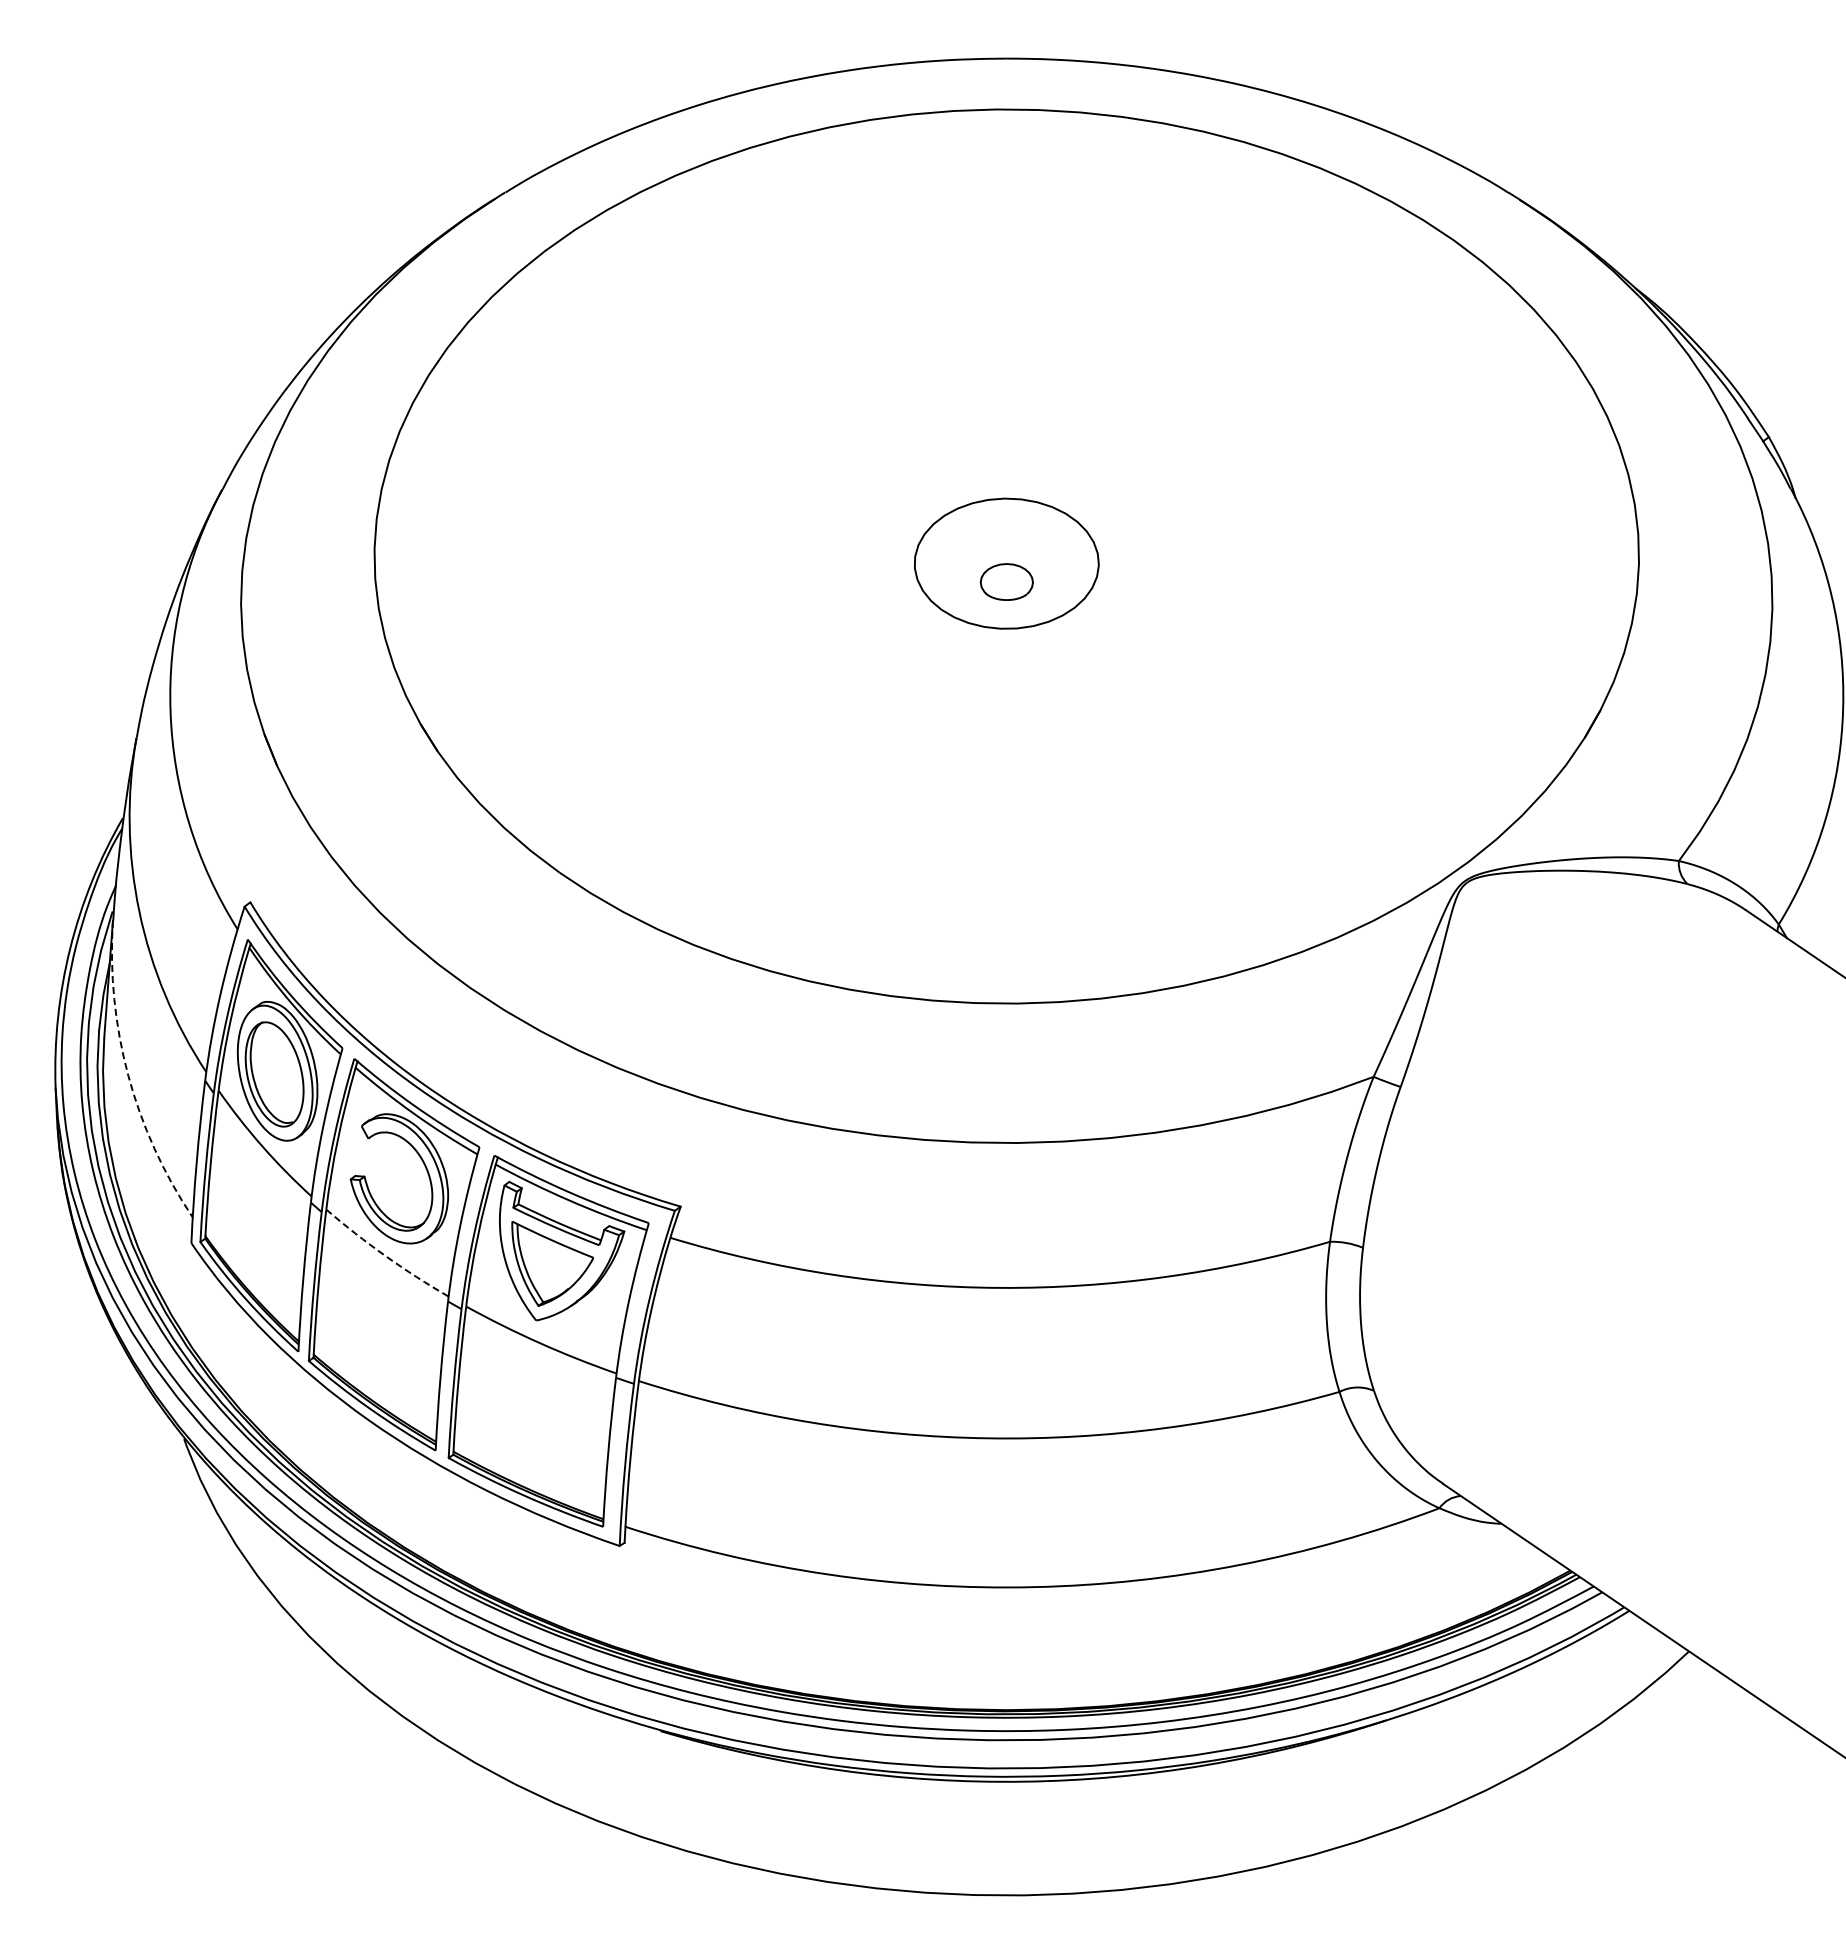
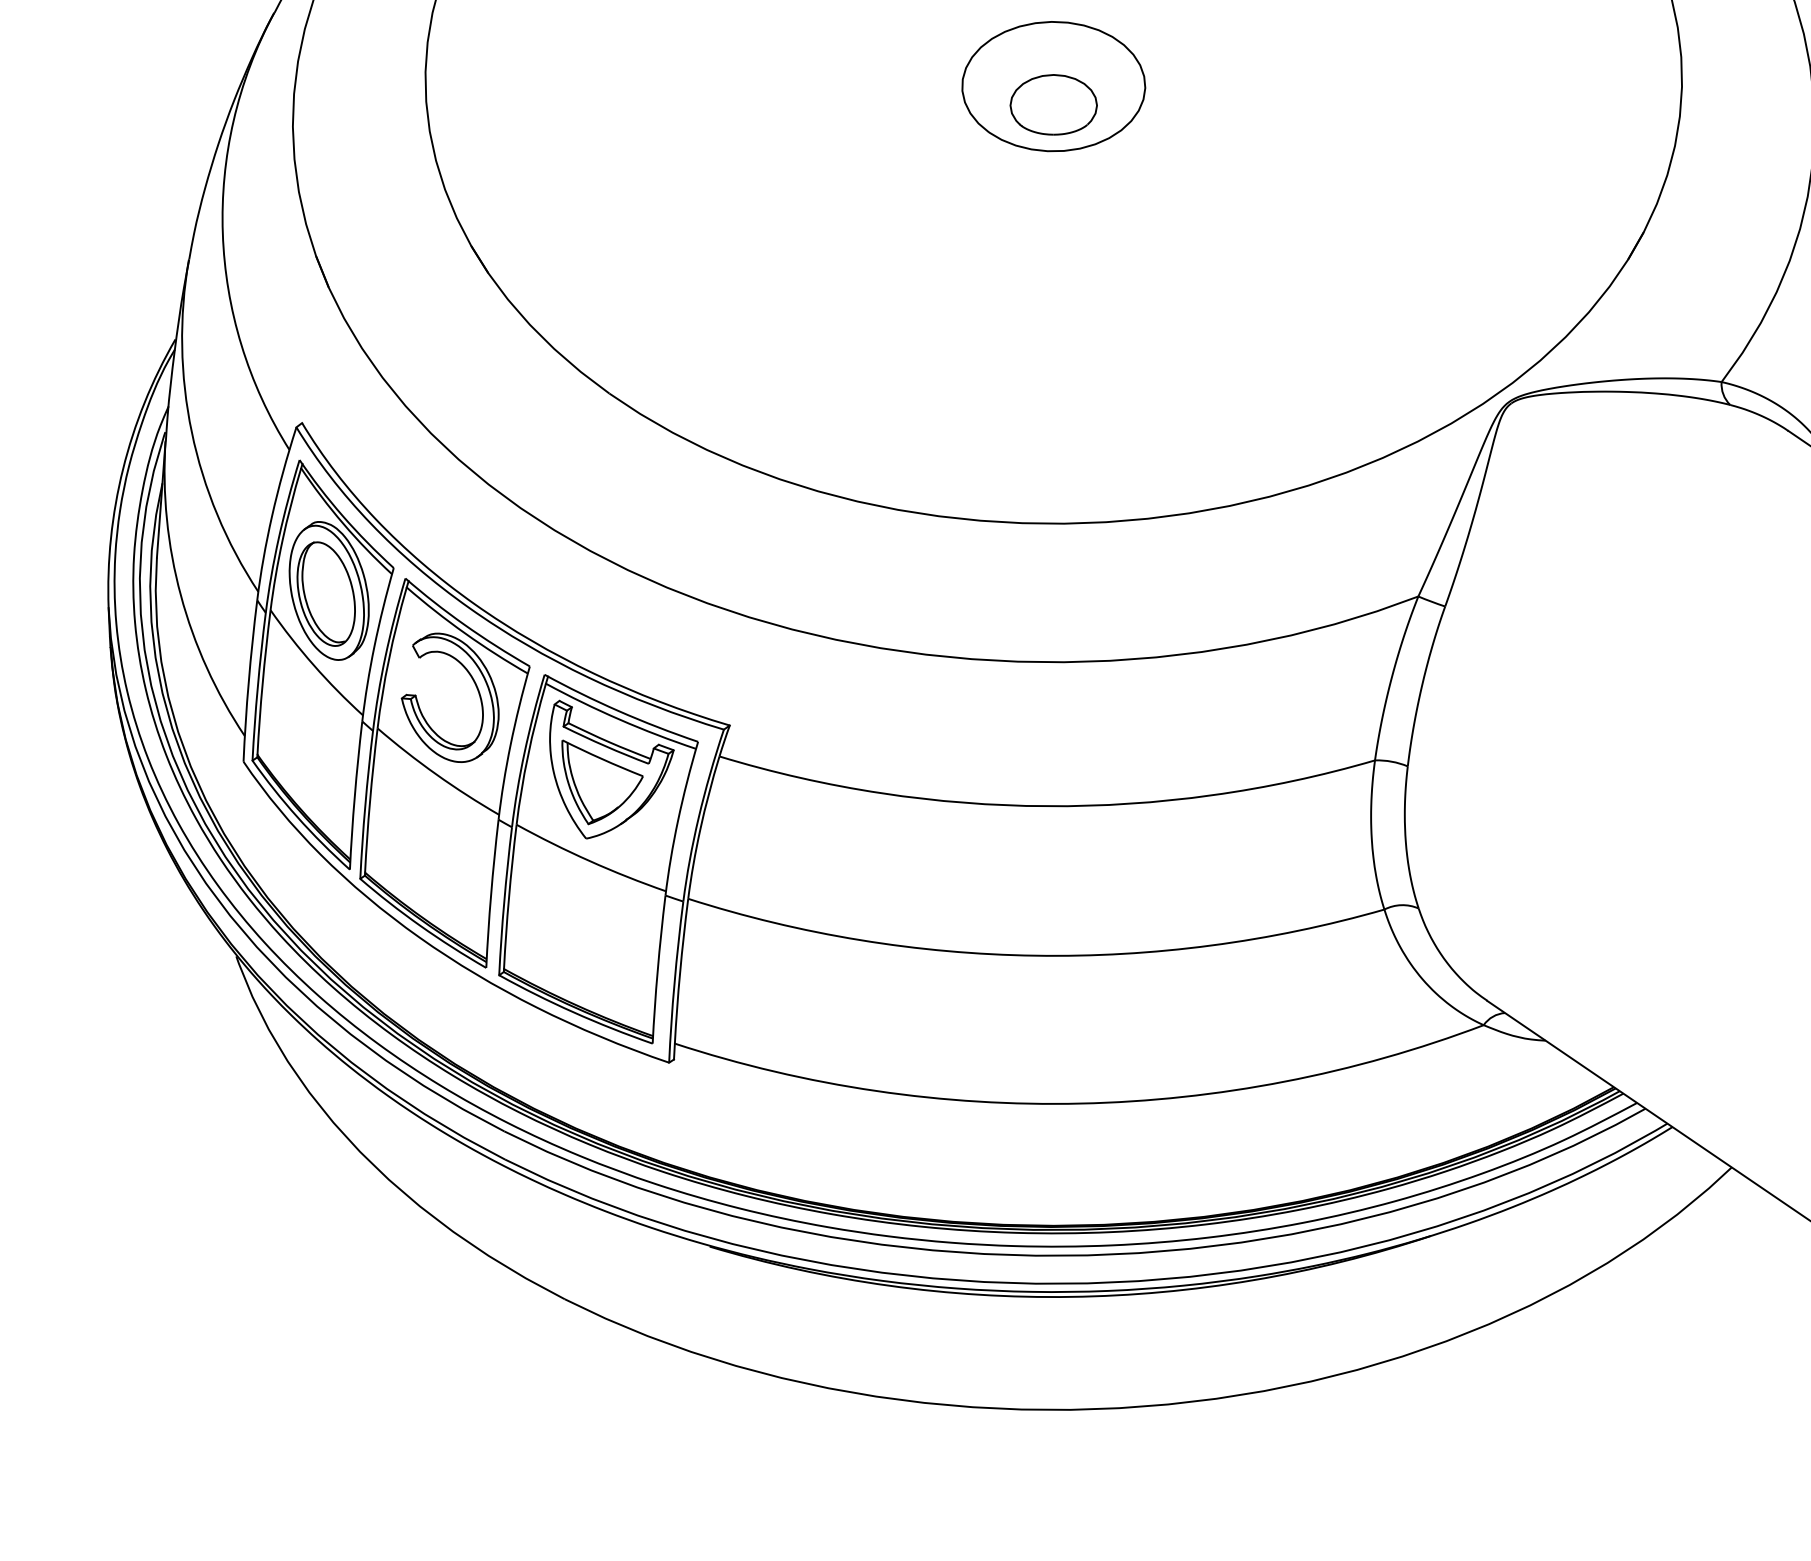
part: (1006, 581) -> (1053, 104), size x1.67
arc: (128, 1075) -> (181, 595), dashed -> solid
arc: (385, 1255) -> (436, 774), dashed -> solid

